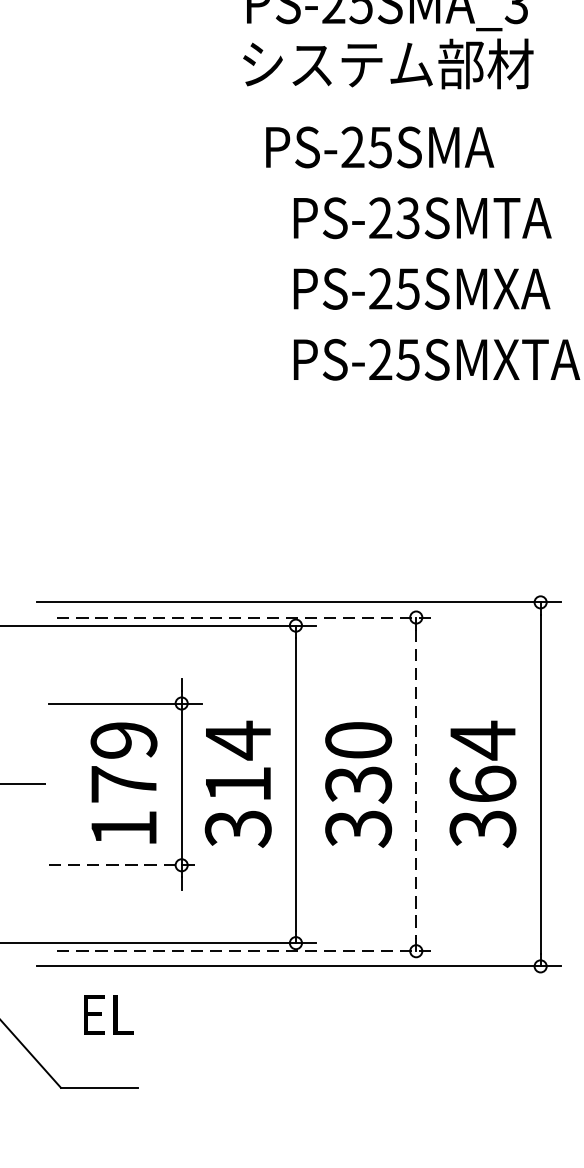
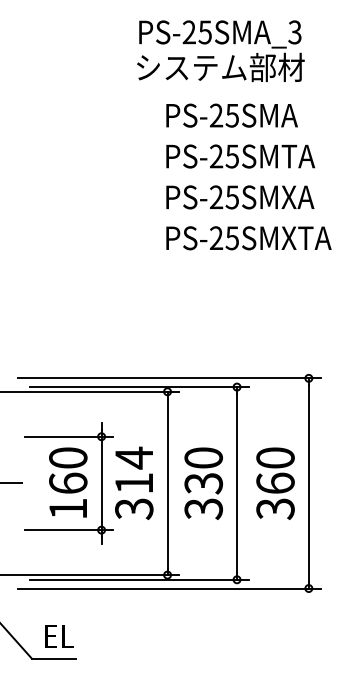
text: (378, 147) -> (231, 115), moved
text: (408, 218) -> (232, 156), PS-23SMTA -> PS-25SMTA
line: (247, 618) -> (139, 387), dashed -> solid
text: (482, 739) -> (275, 457), 364 -> 360
text: (124, 761) -> (68, 470), 179 -> 160
line: (417, 784) -> (237, 483), dashed -> solid
line: (126, 865) -> (69, 530), dashed -> solid
line: (247, 950) -> (139, 579), dashed -> solid
text: (108, 1014) -> (59, 636), moved

